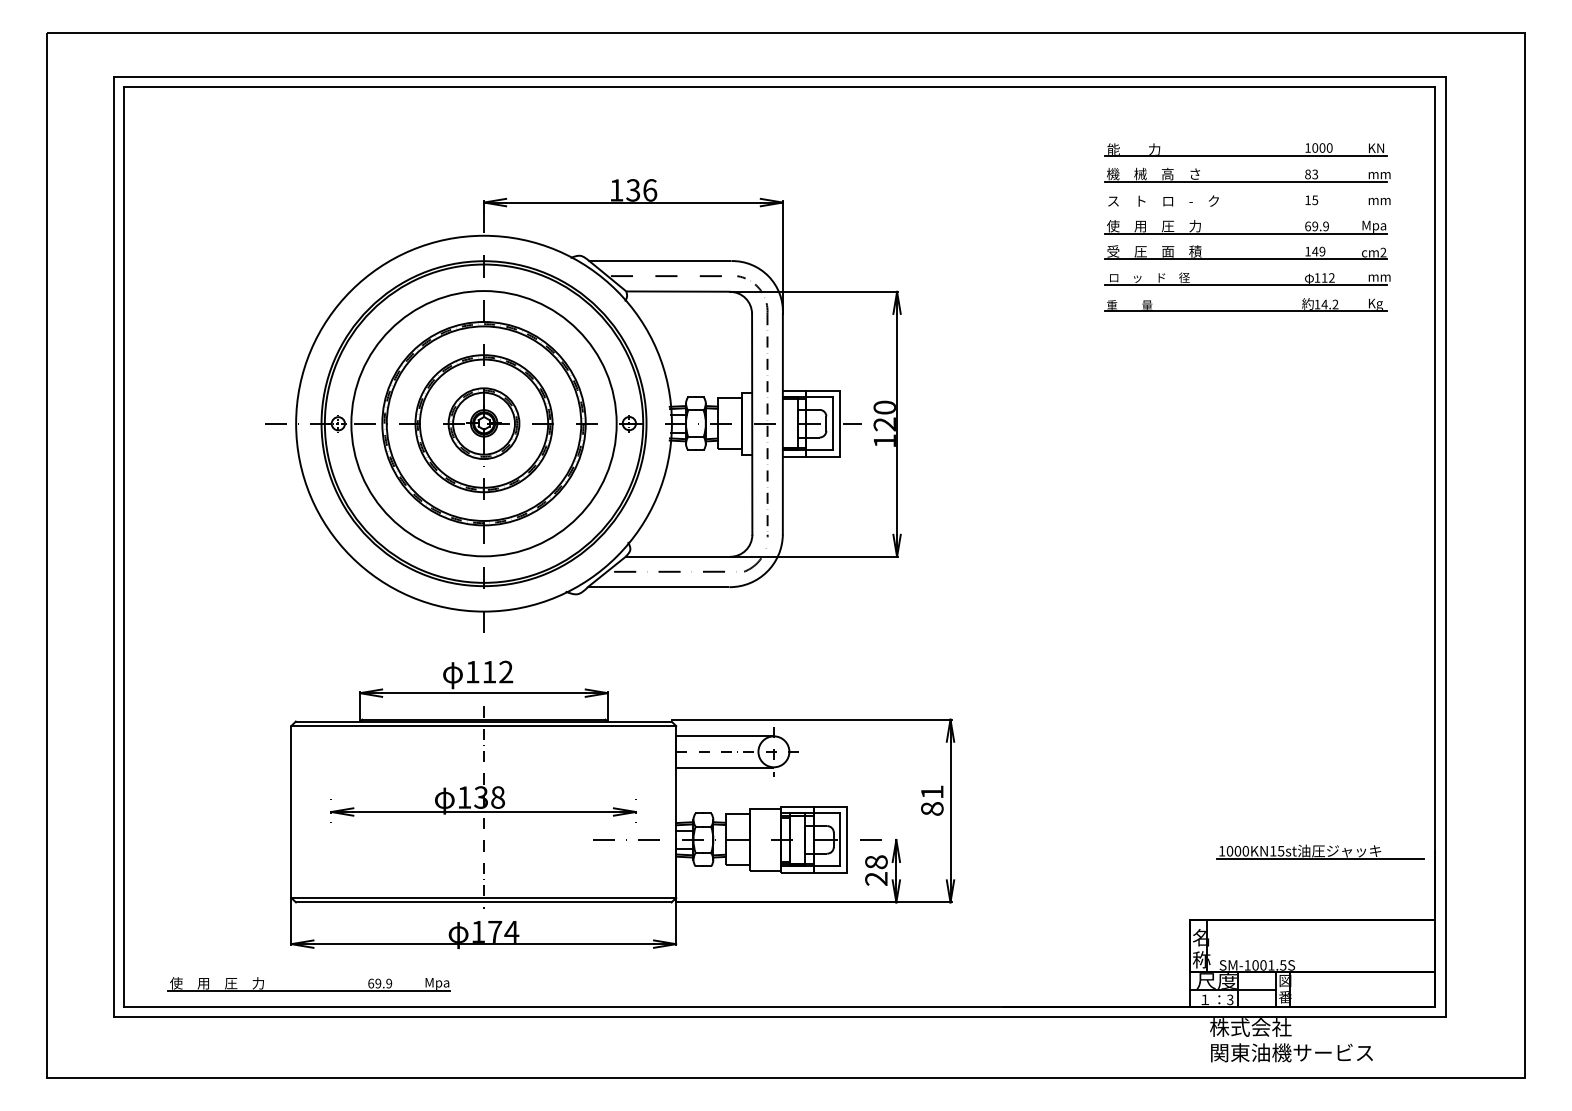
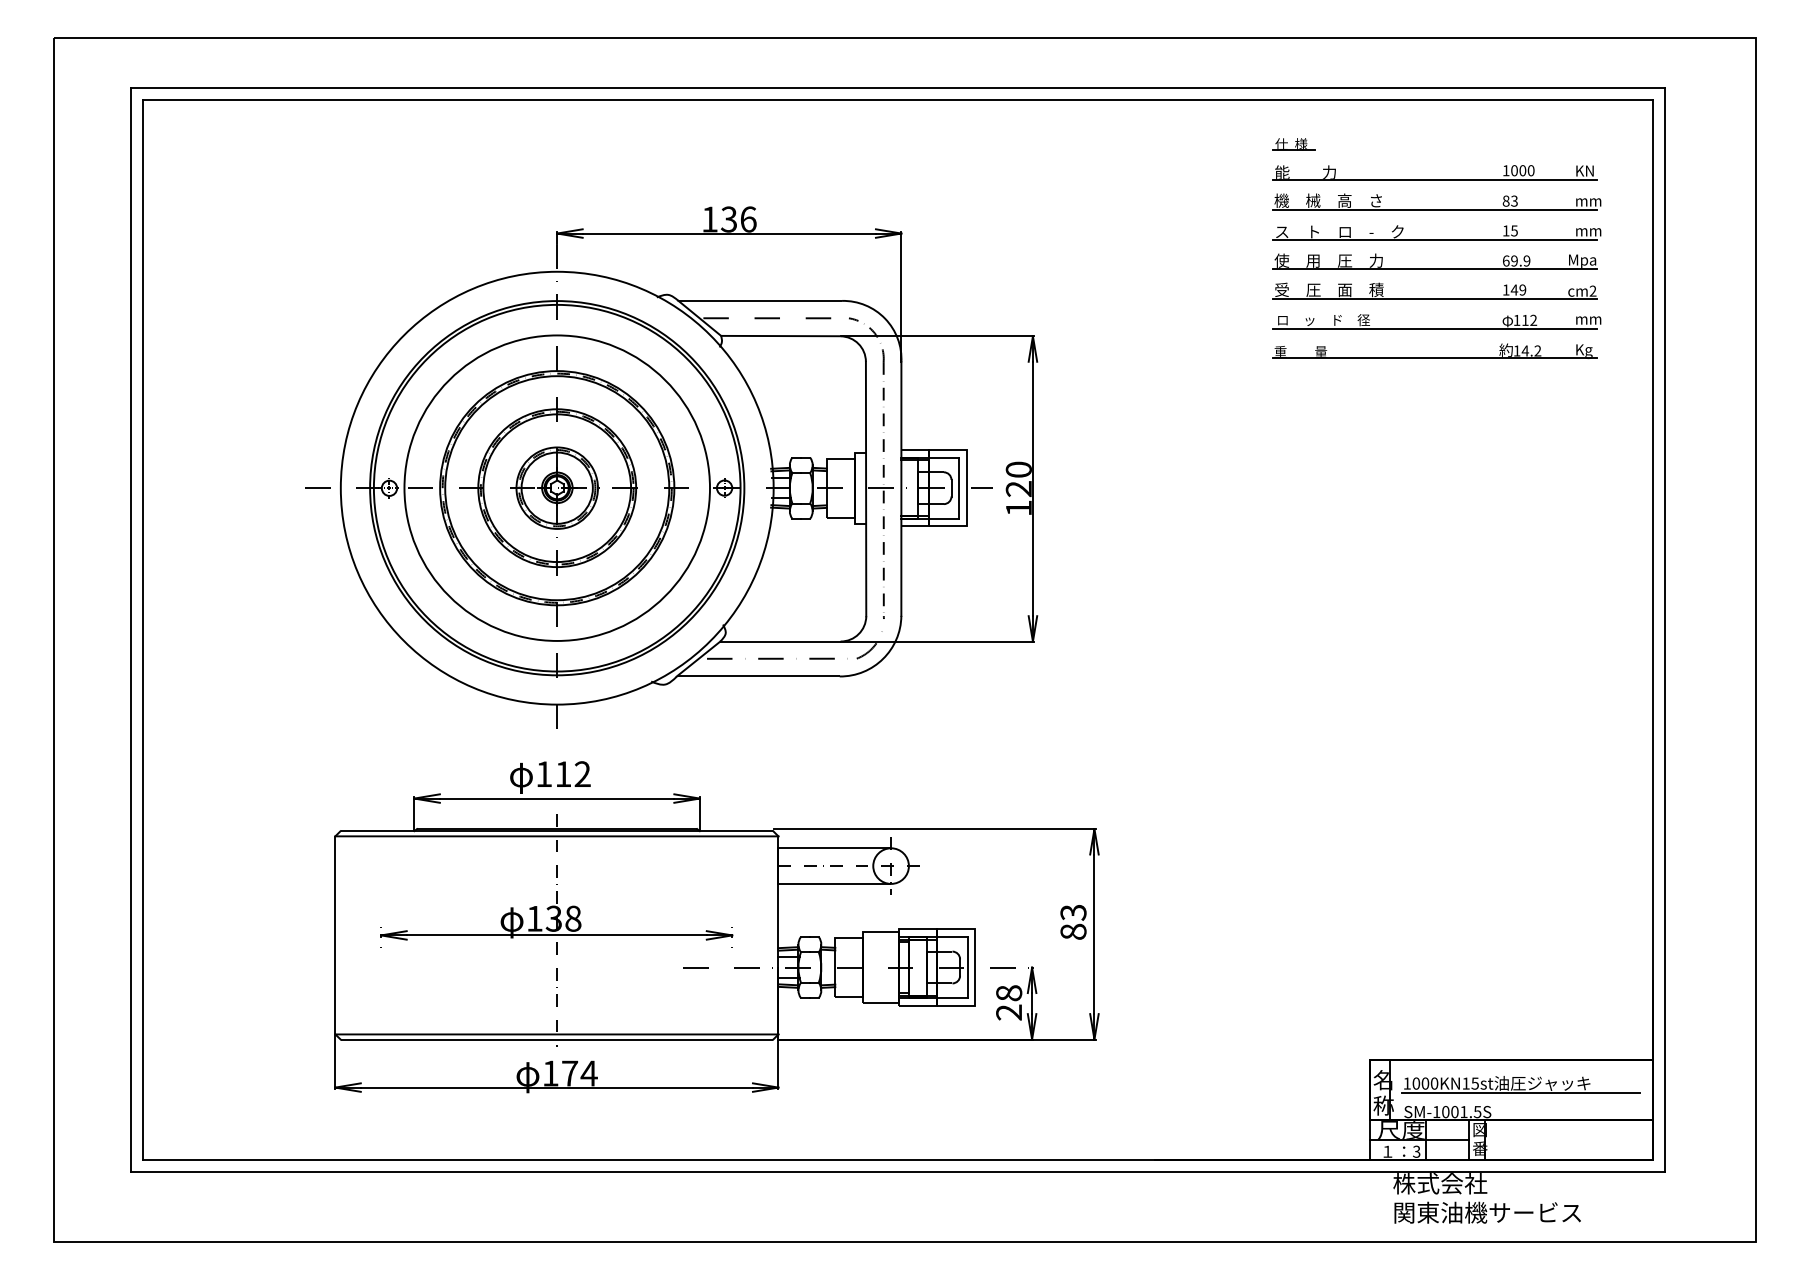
part: (1123, 125) -> (1293, 144), added
line: (1245, 207) -> (1434, 239), added
text: (932, 792) -> (1073, 912), 81 -> 83
part: (1320, 852) -> (1520, 1084), moved
part: (308, 990) -> (355, 1140), removed

